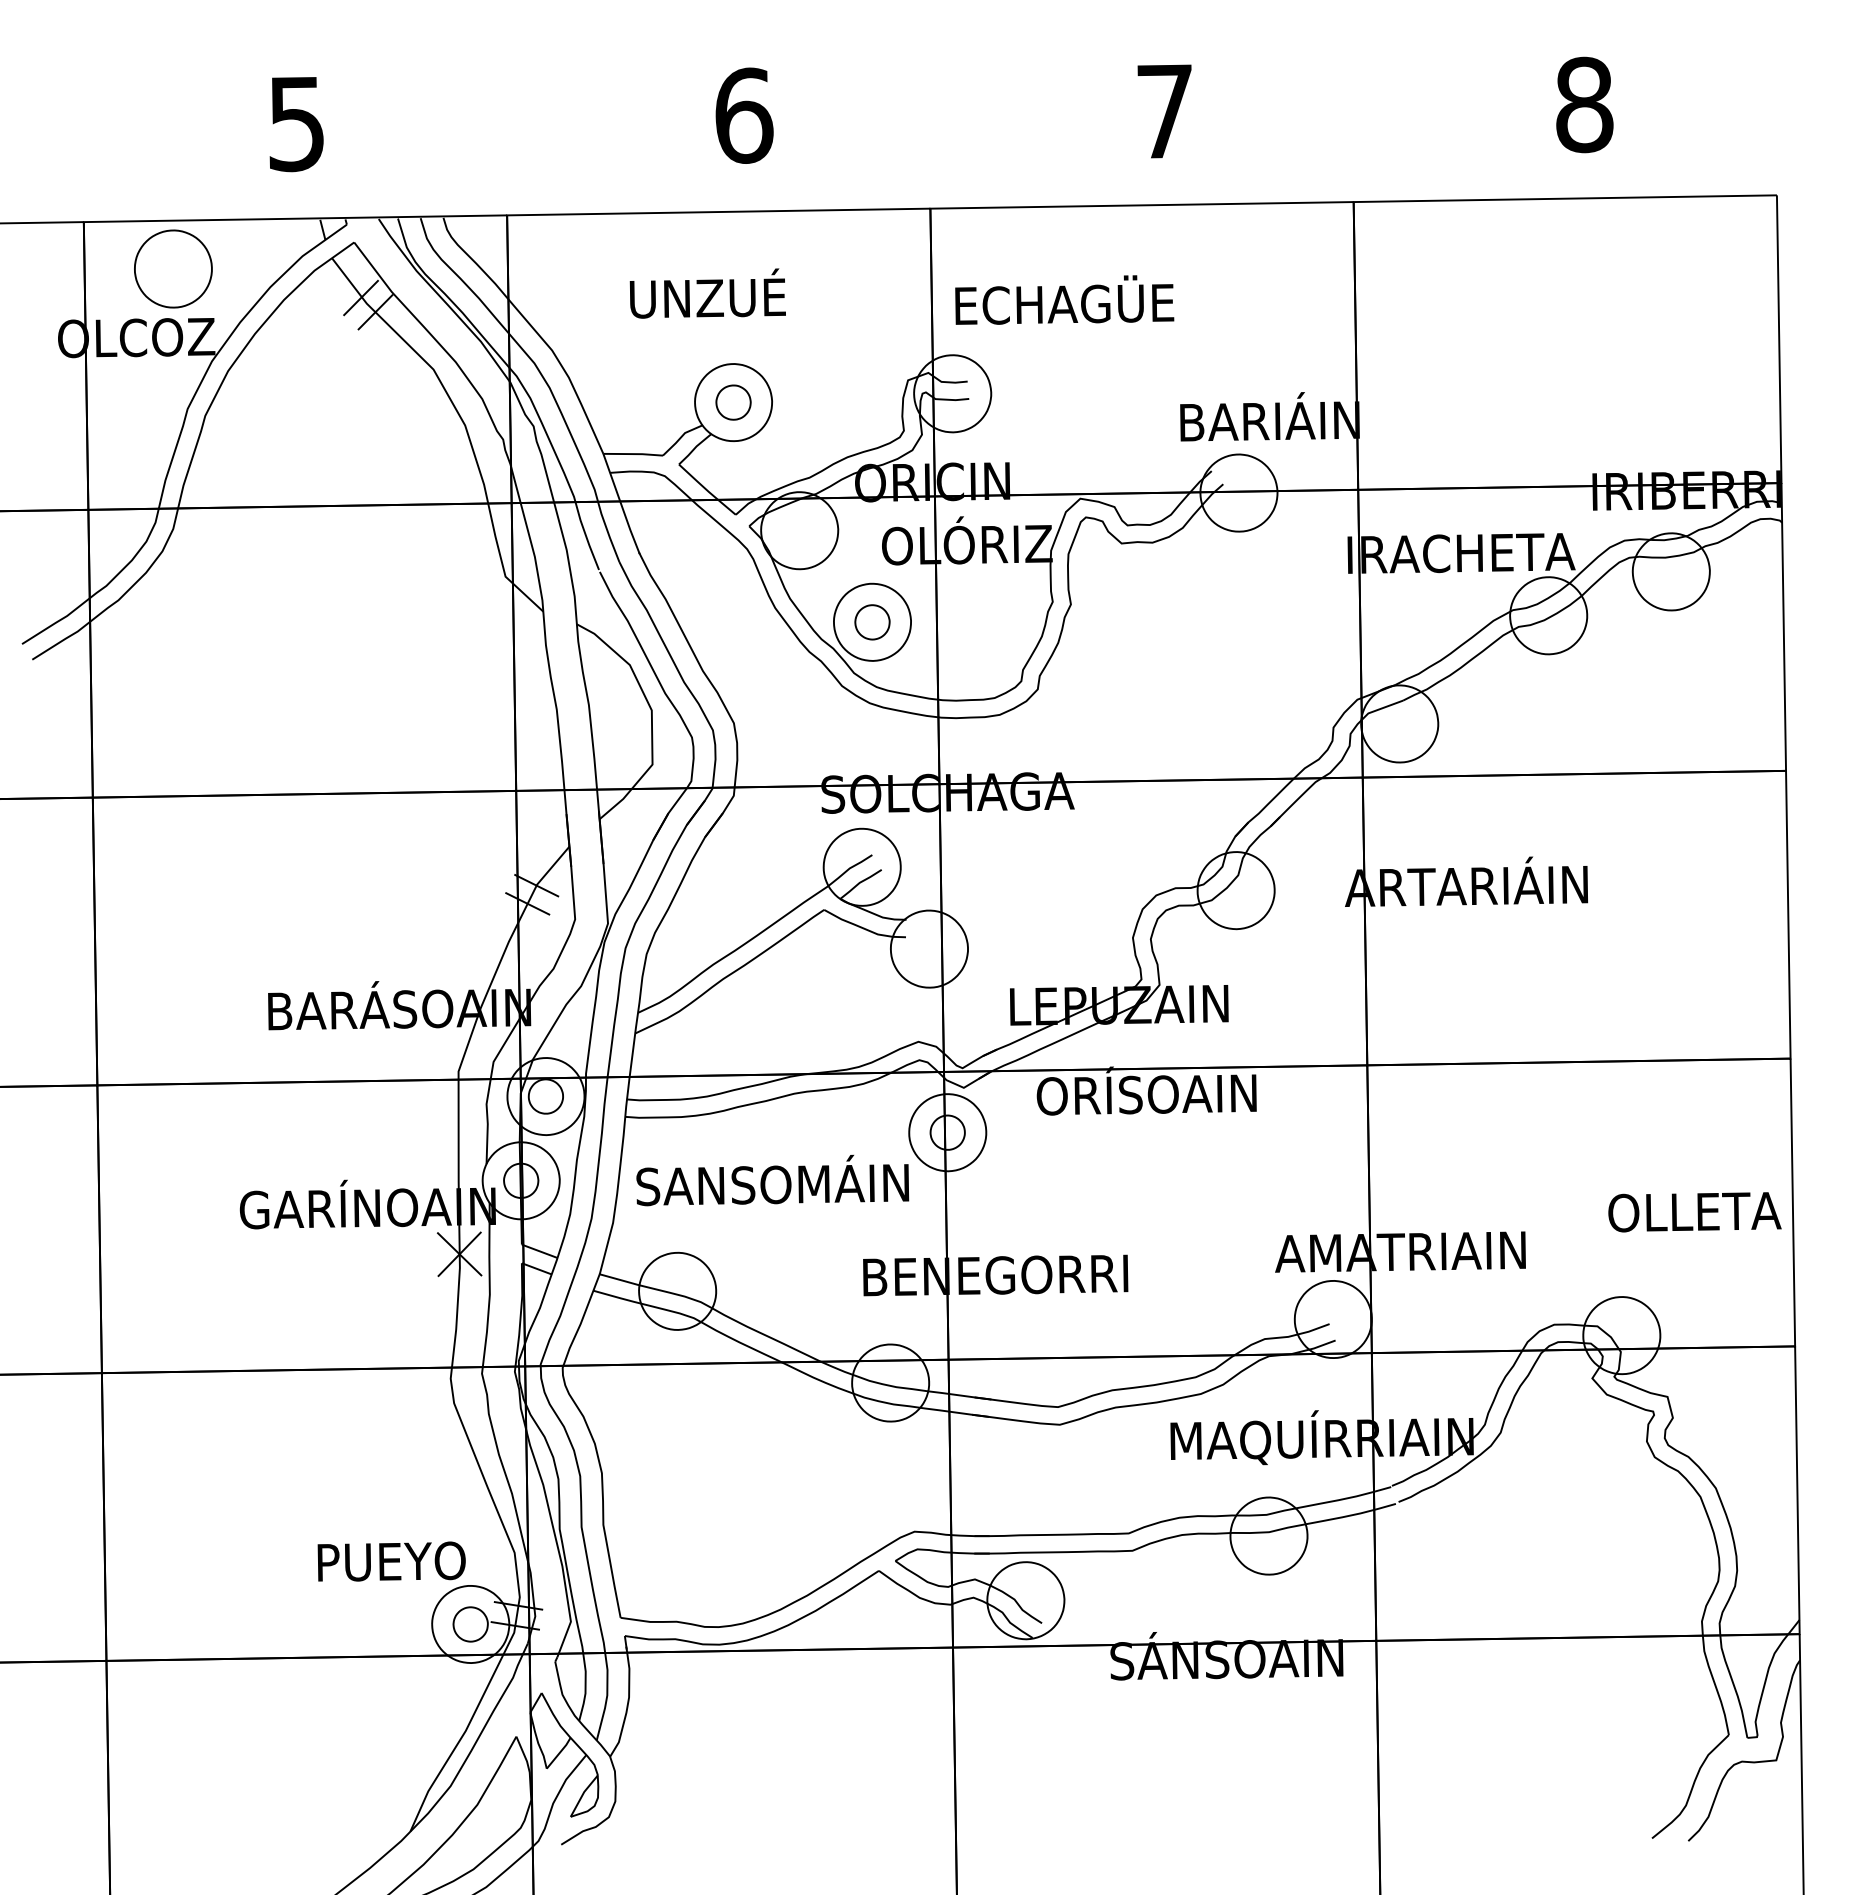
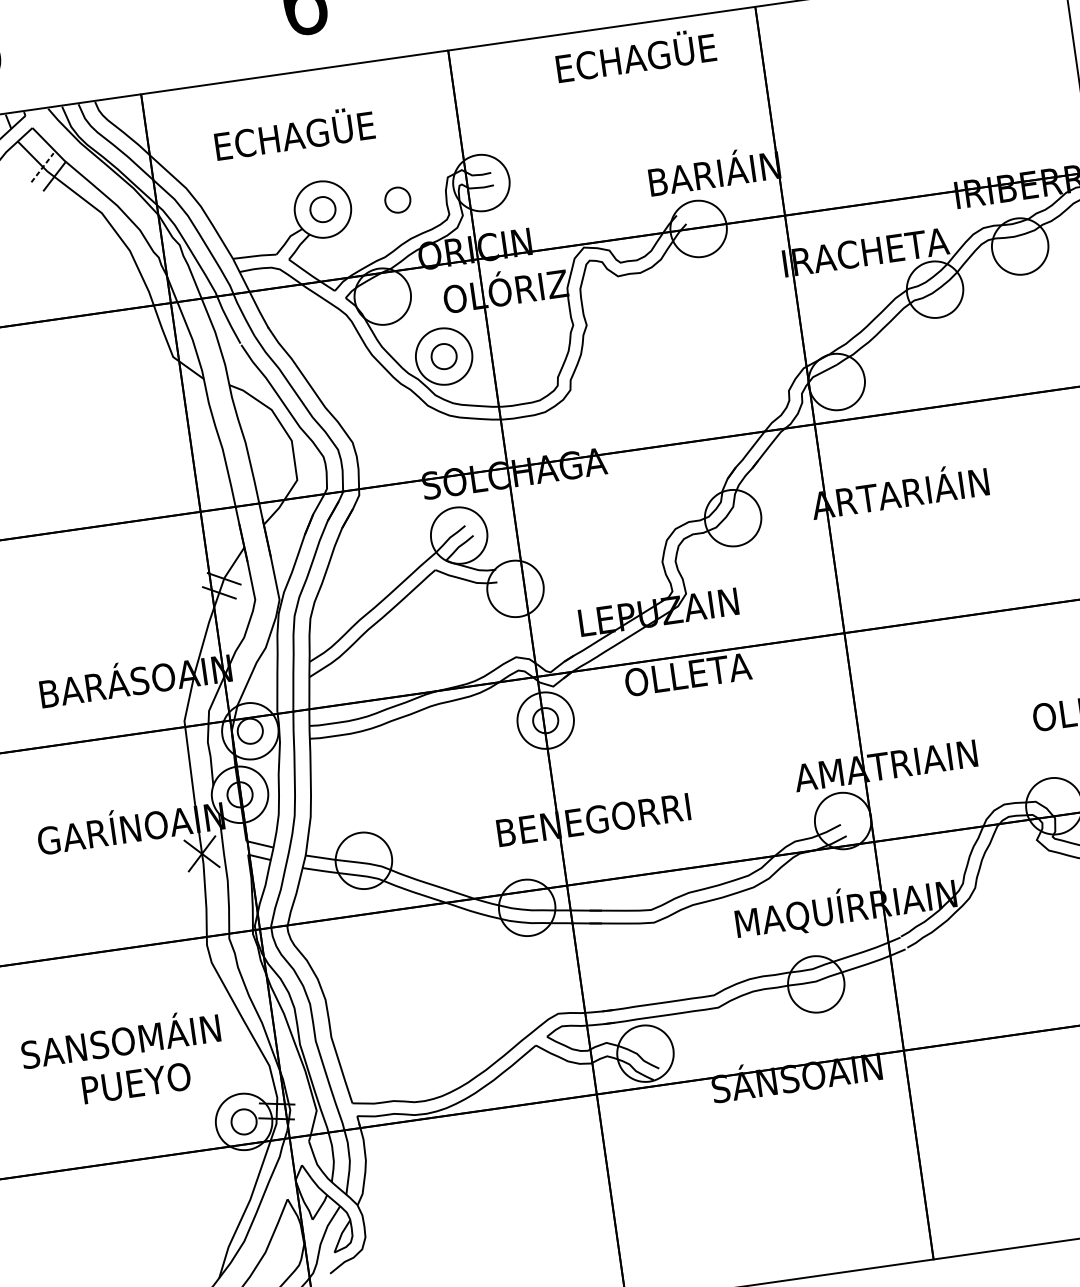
text: (707, 293) -> (293, 132), UNZUÉ -> ECHAGÜE
line: (361, 298) -> (42, 168), solid -> dashed
text: (1064, 299) -> (635, 54), moved
part: (836, 402) -> (397, 200), added
text: (1146, 1090) -> (686, 671), ORÍSOAIN -> OLLETA
text: (772, 1180) -> (120, 1038), moved
text: (391, 1561) -> (136, 1083), moved

